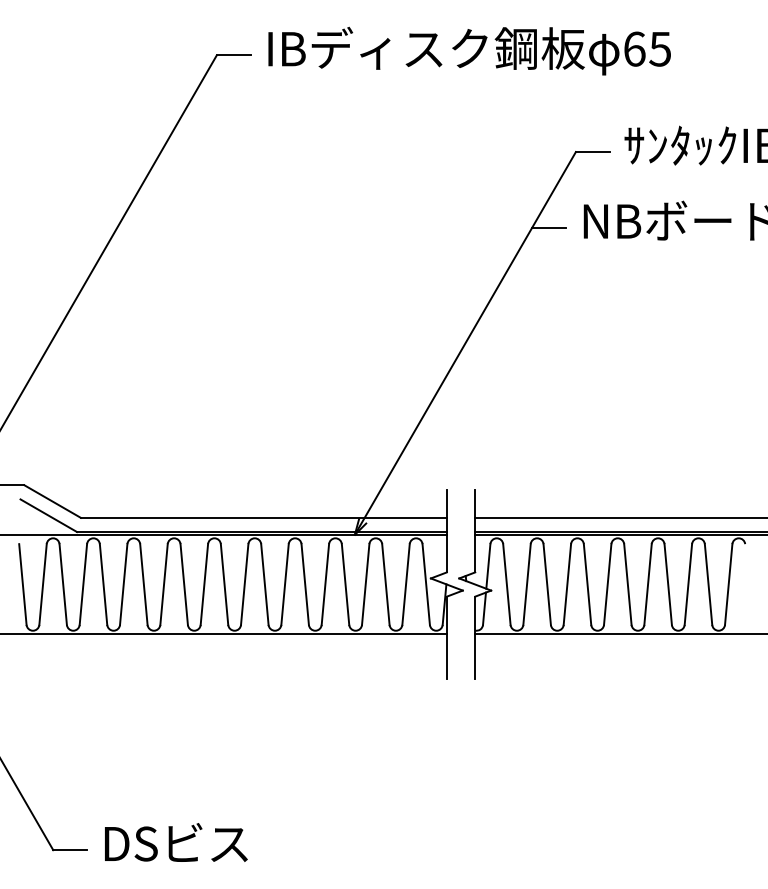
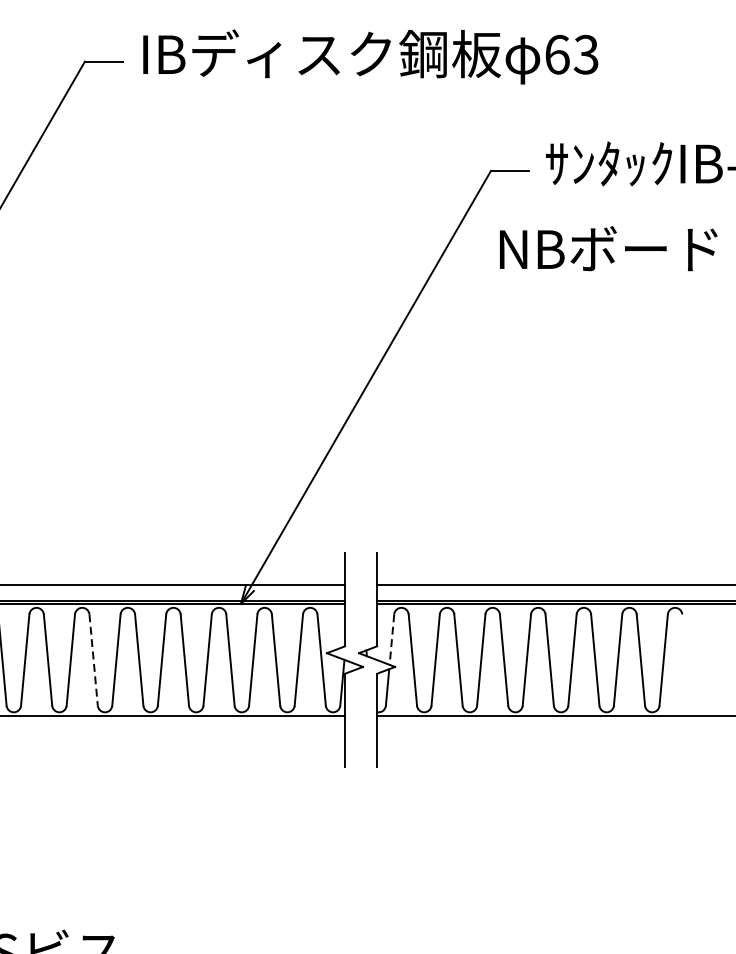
text: (659, 48) -> (585, 53), 65 -> 63
line: (549, 227) -> (461, 256), removed
line: (488, 566) -> (392, 639), solid -> dashed
line: (224, 584) -> (93, 660), solid -> dashed

